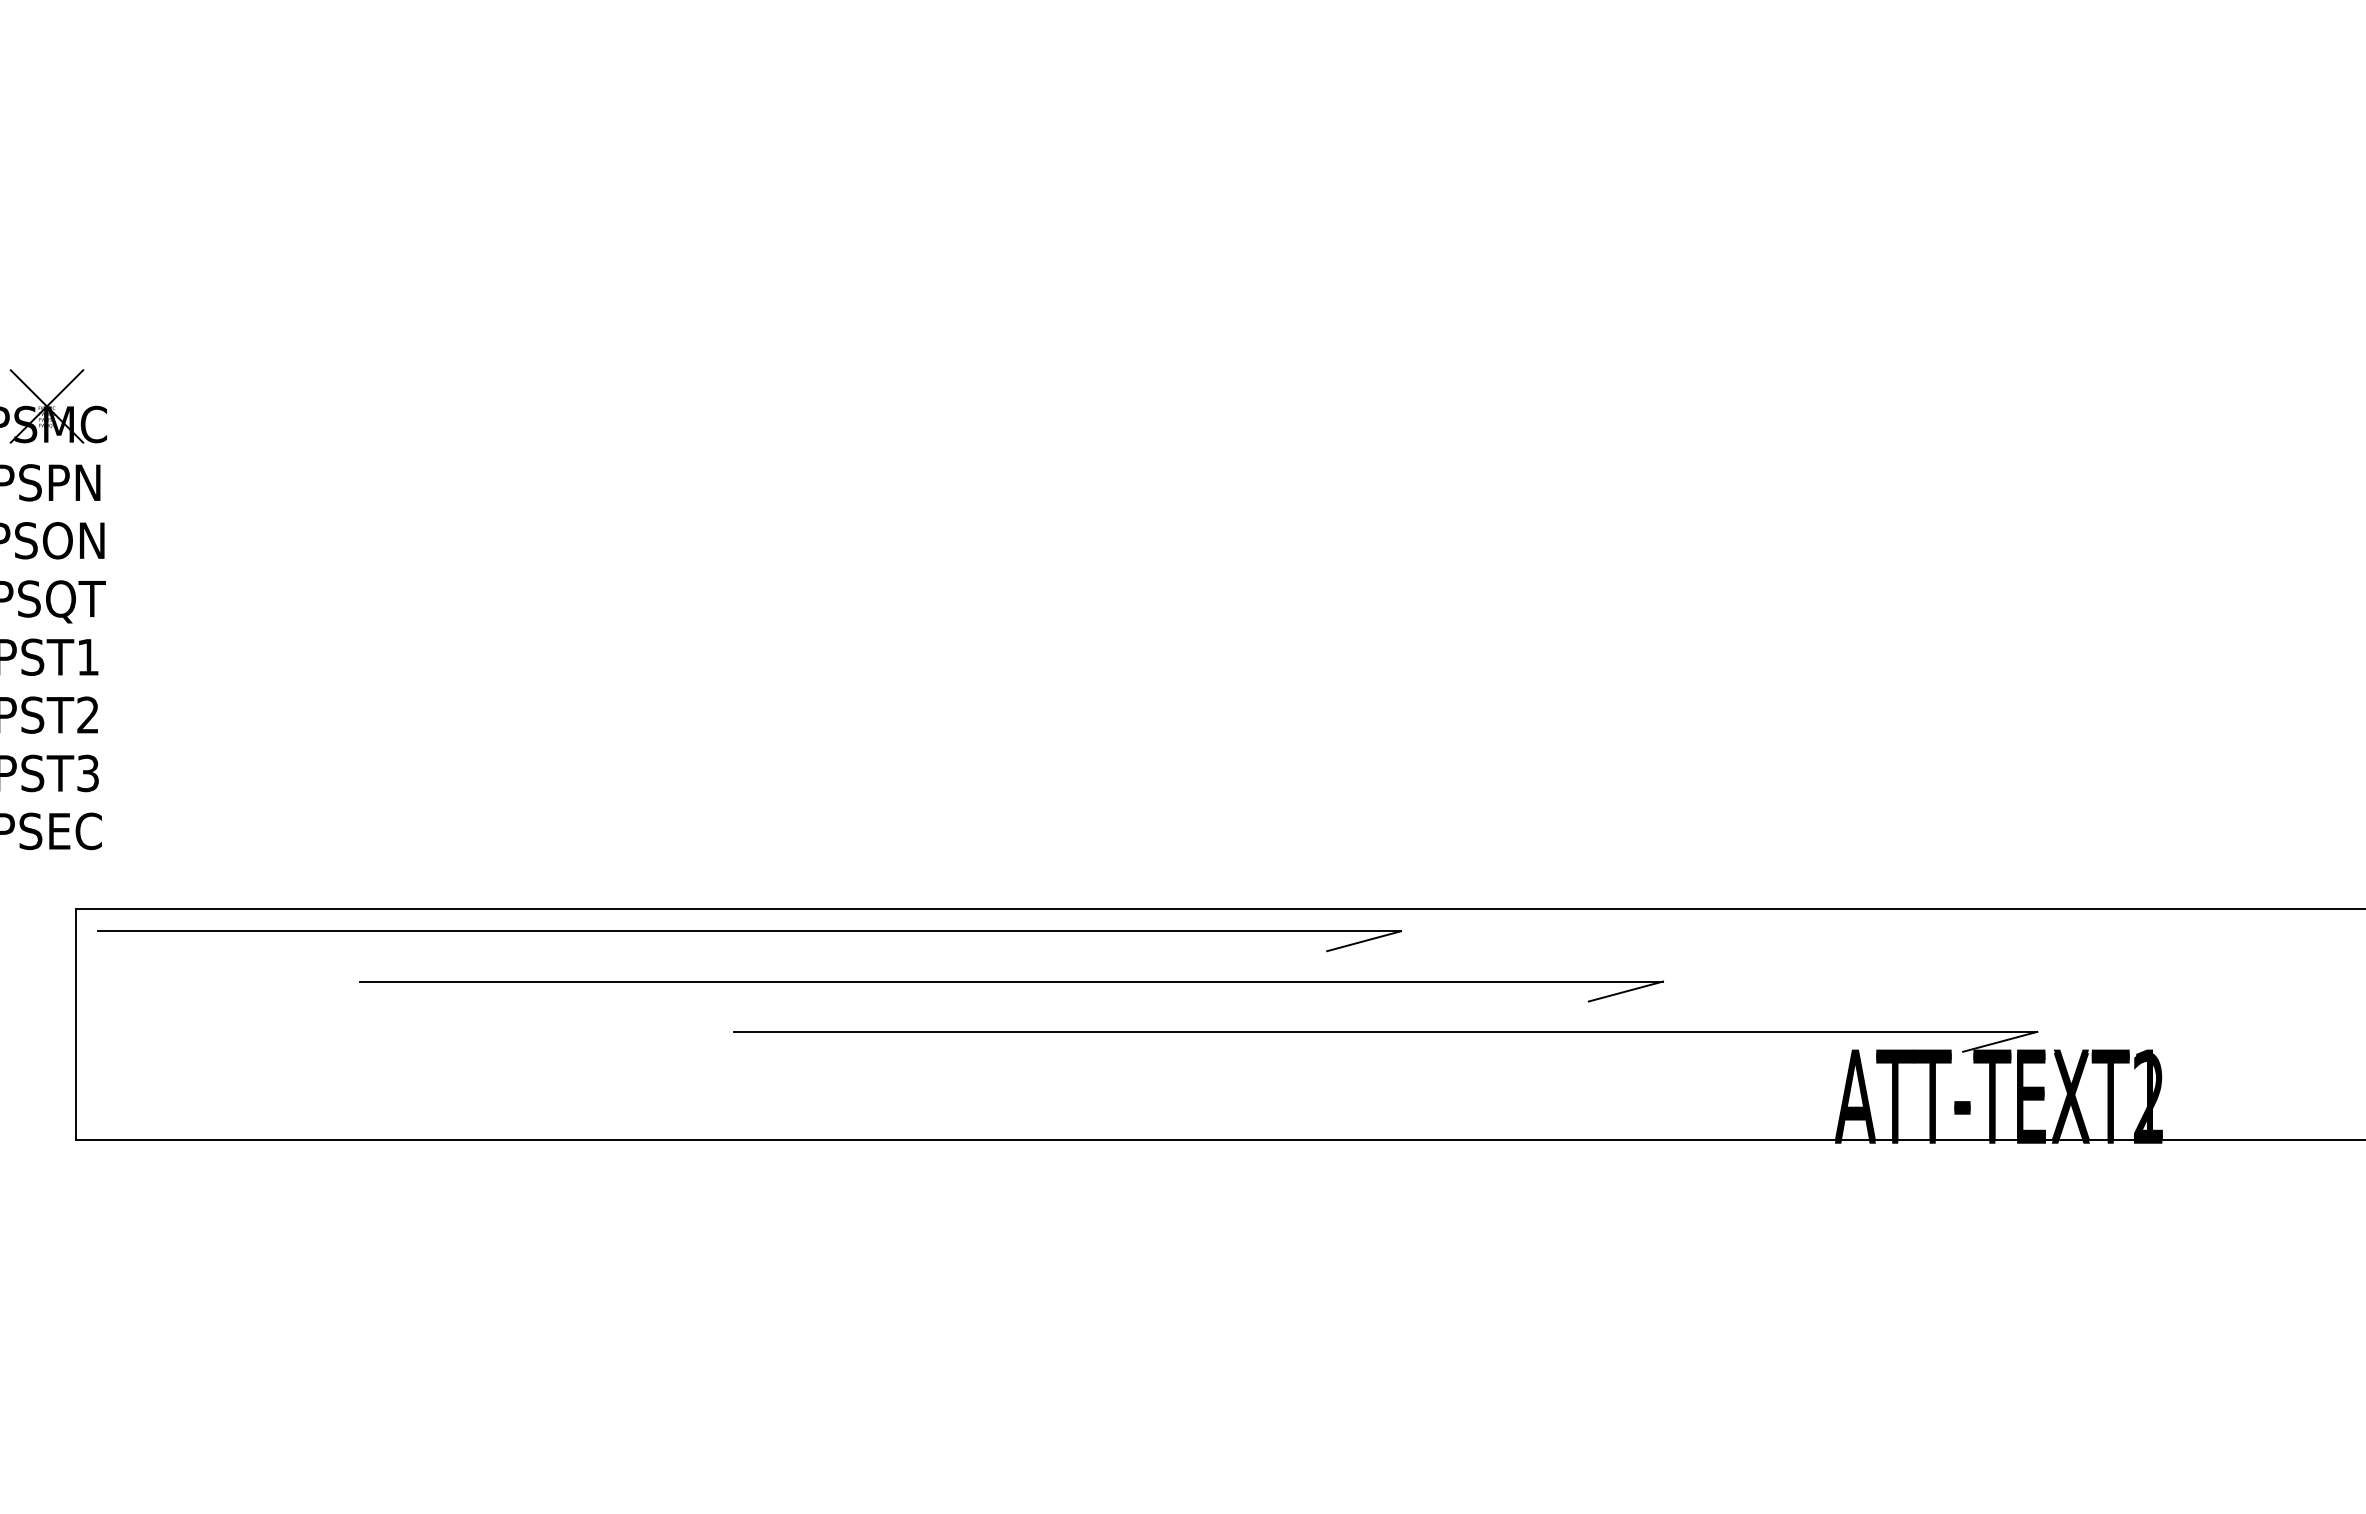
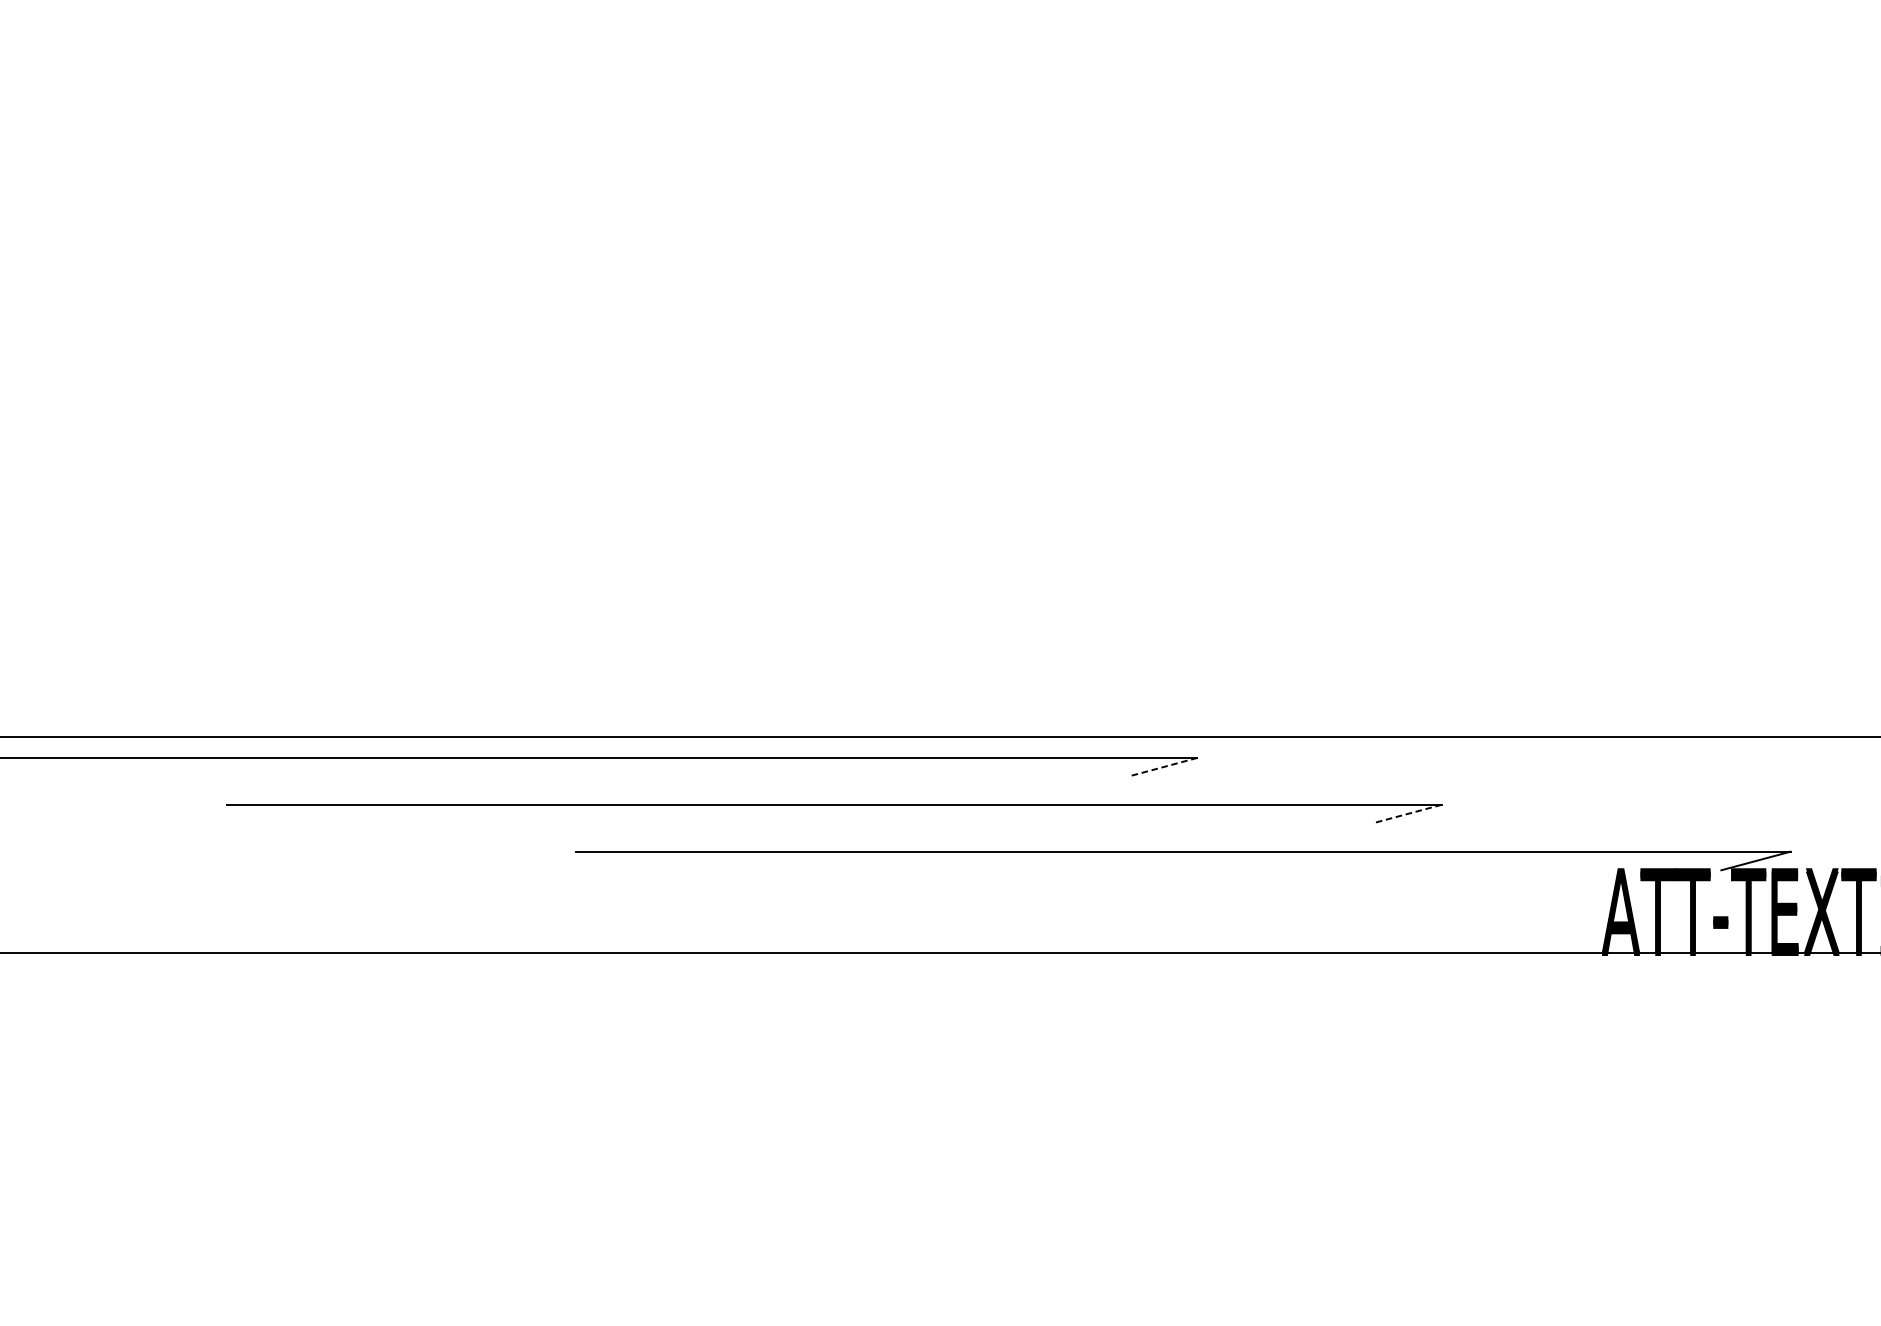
line: (1363, 941) -> (1162, 767), solid -> dashed
line: (1625, 991) -> (1406, 814), solid -> dashed

